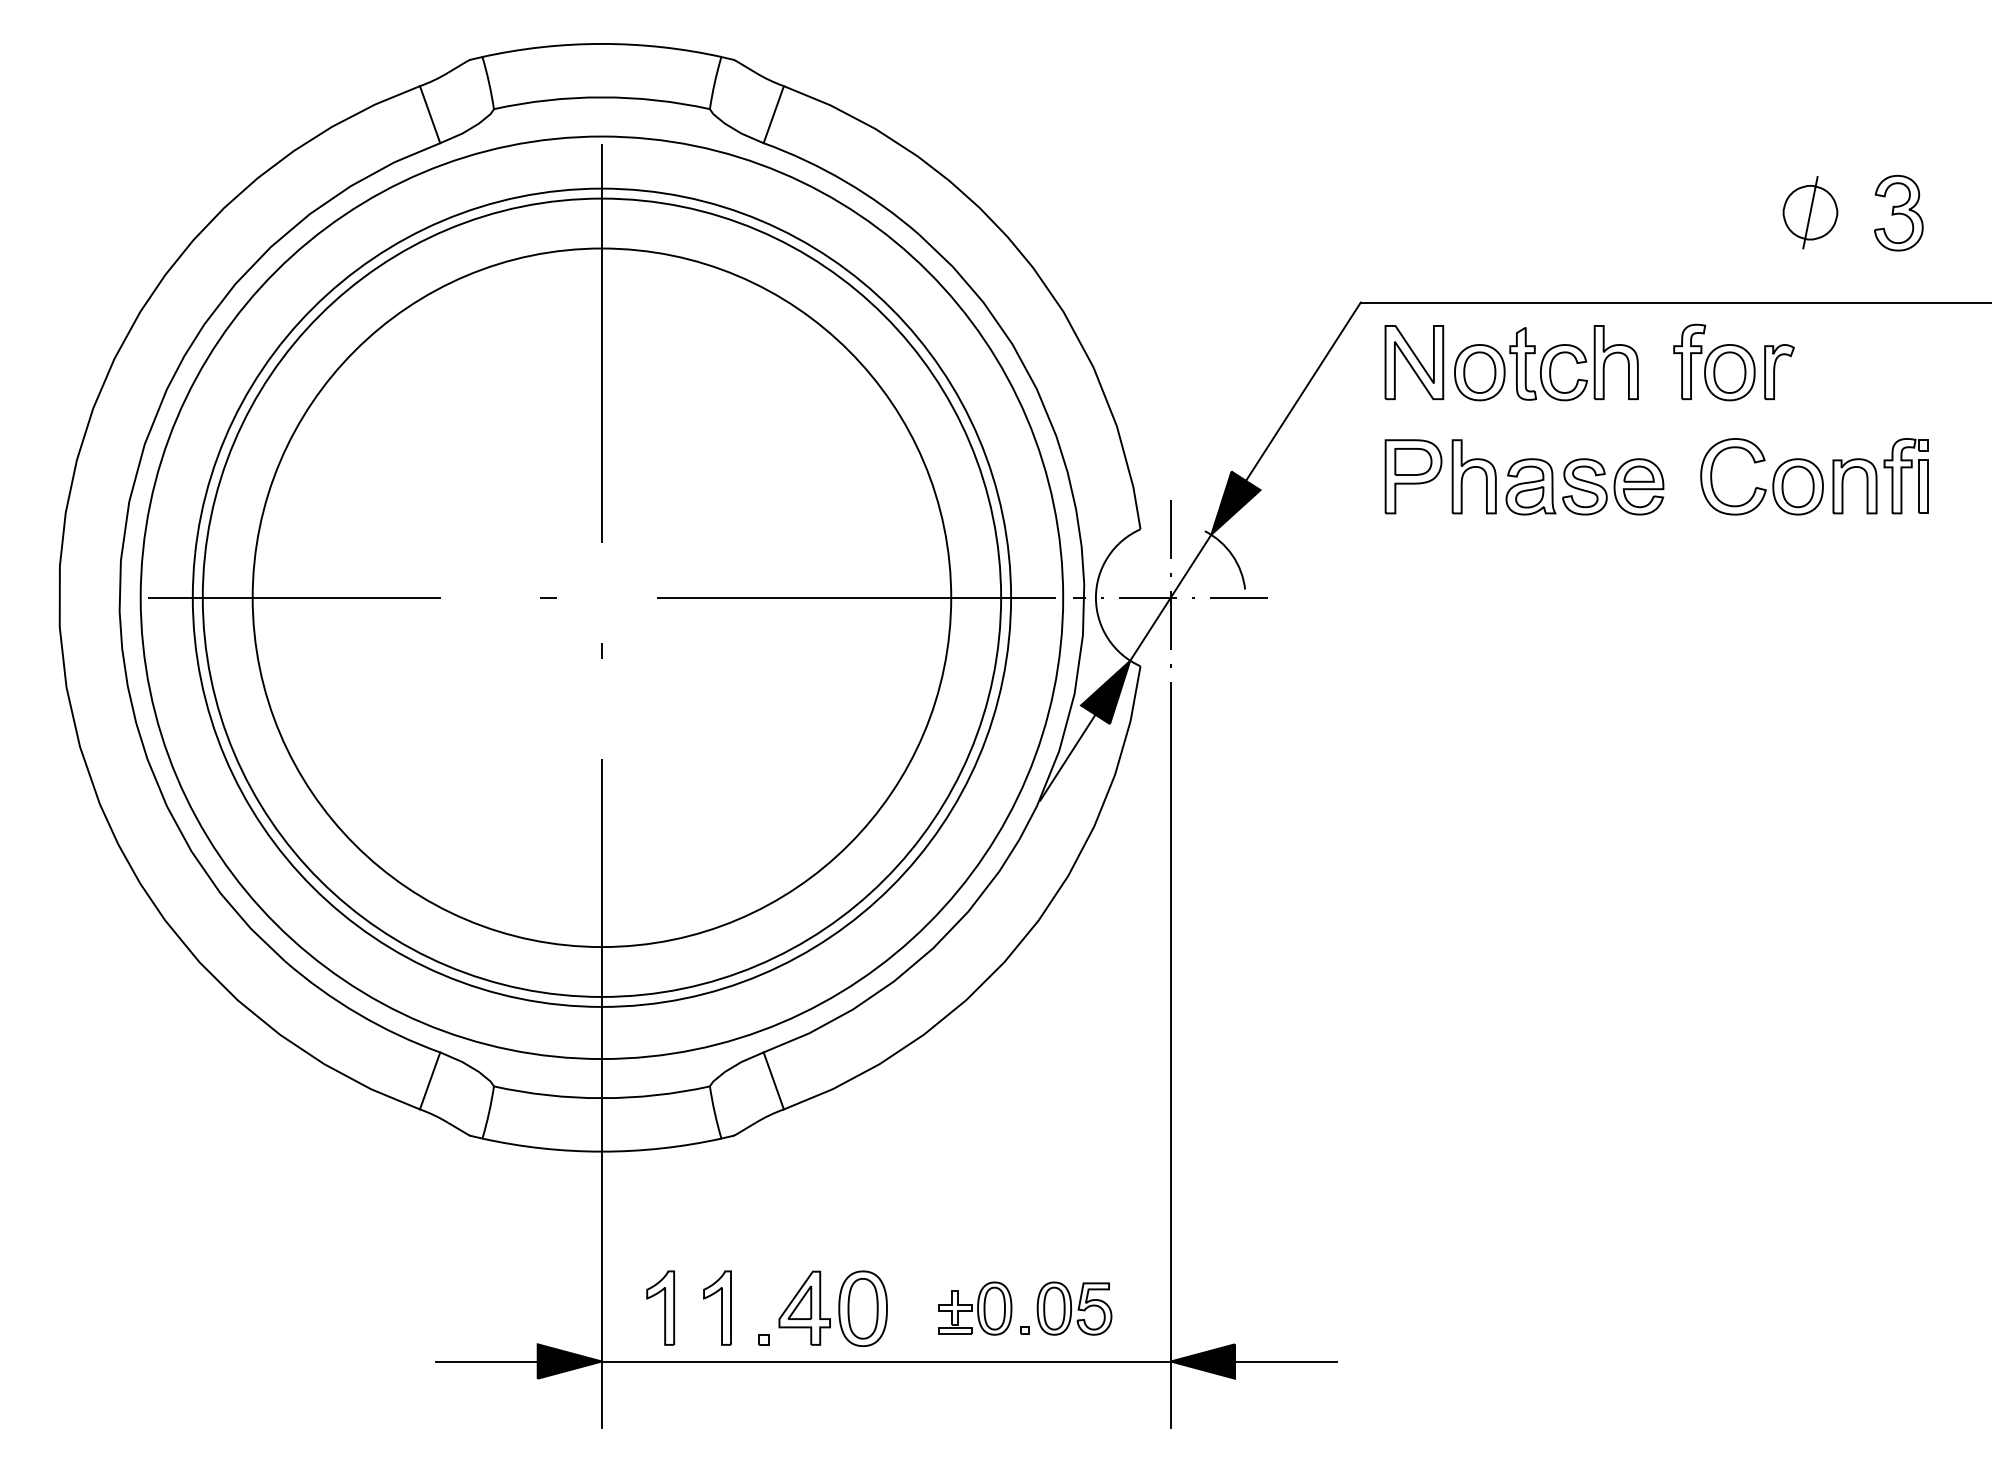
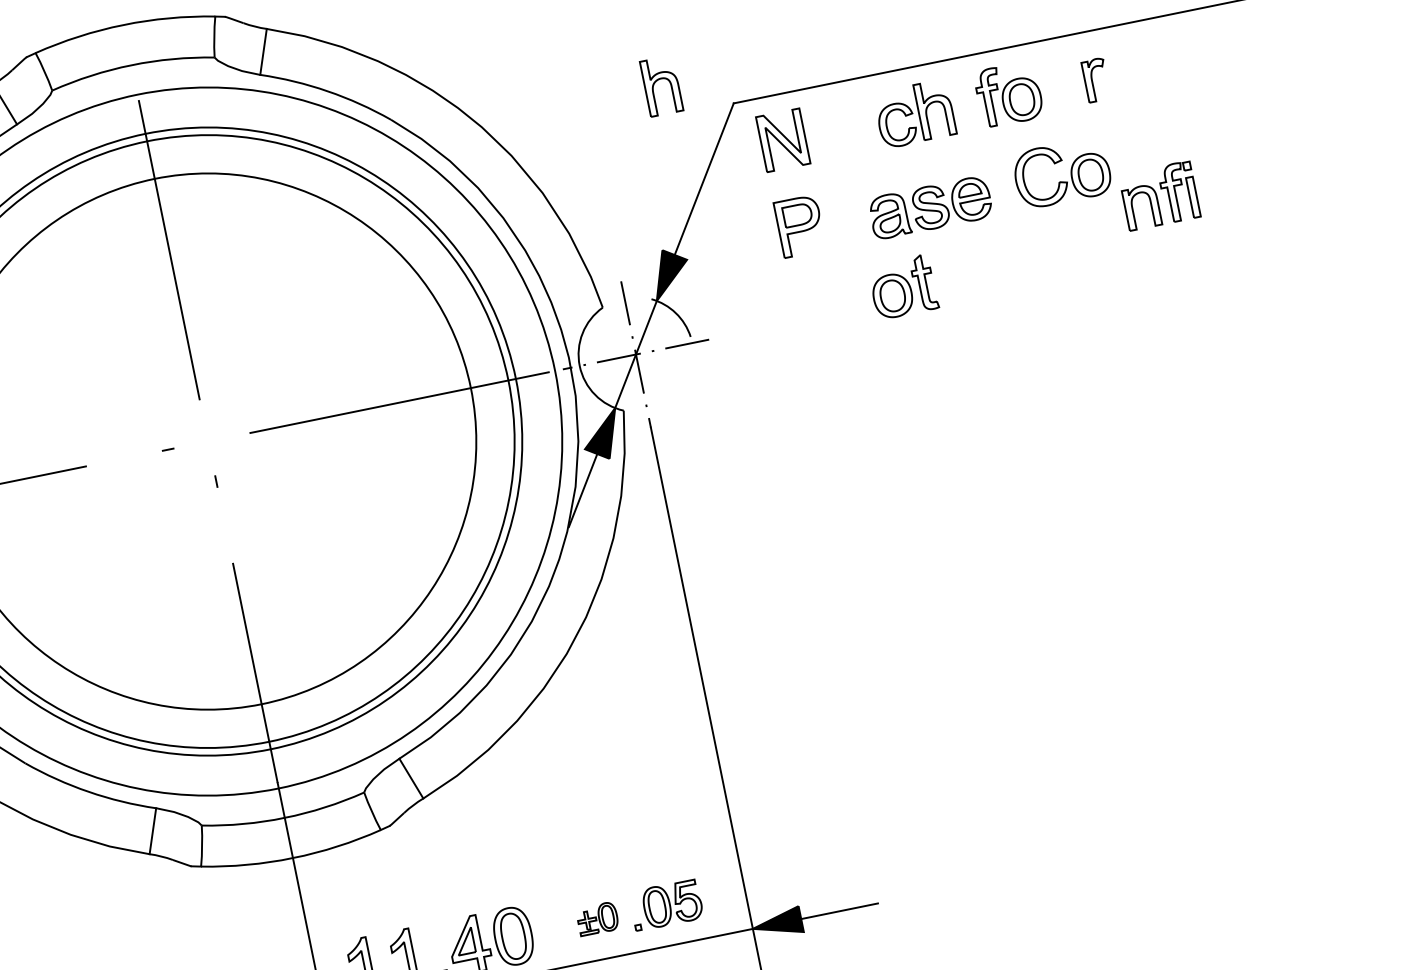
part: (1495, 364) -> (903, 287), moved
part: (1779, 372) -> (1096, 80), moved
part: (1472, 468) -> (659, 80), moved
part: (1880, 476) -> (1159, 196), moved
part: (975, 1308) -> (597, 918), size x0.7

